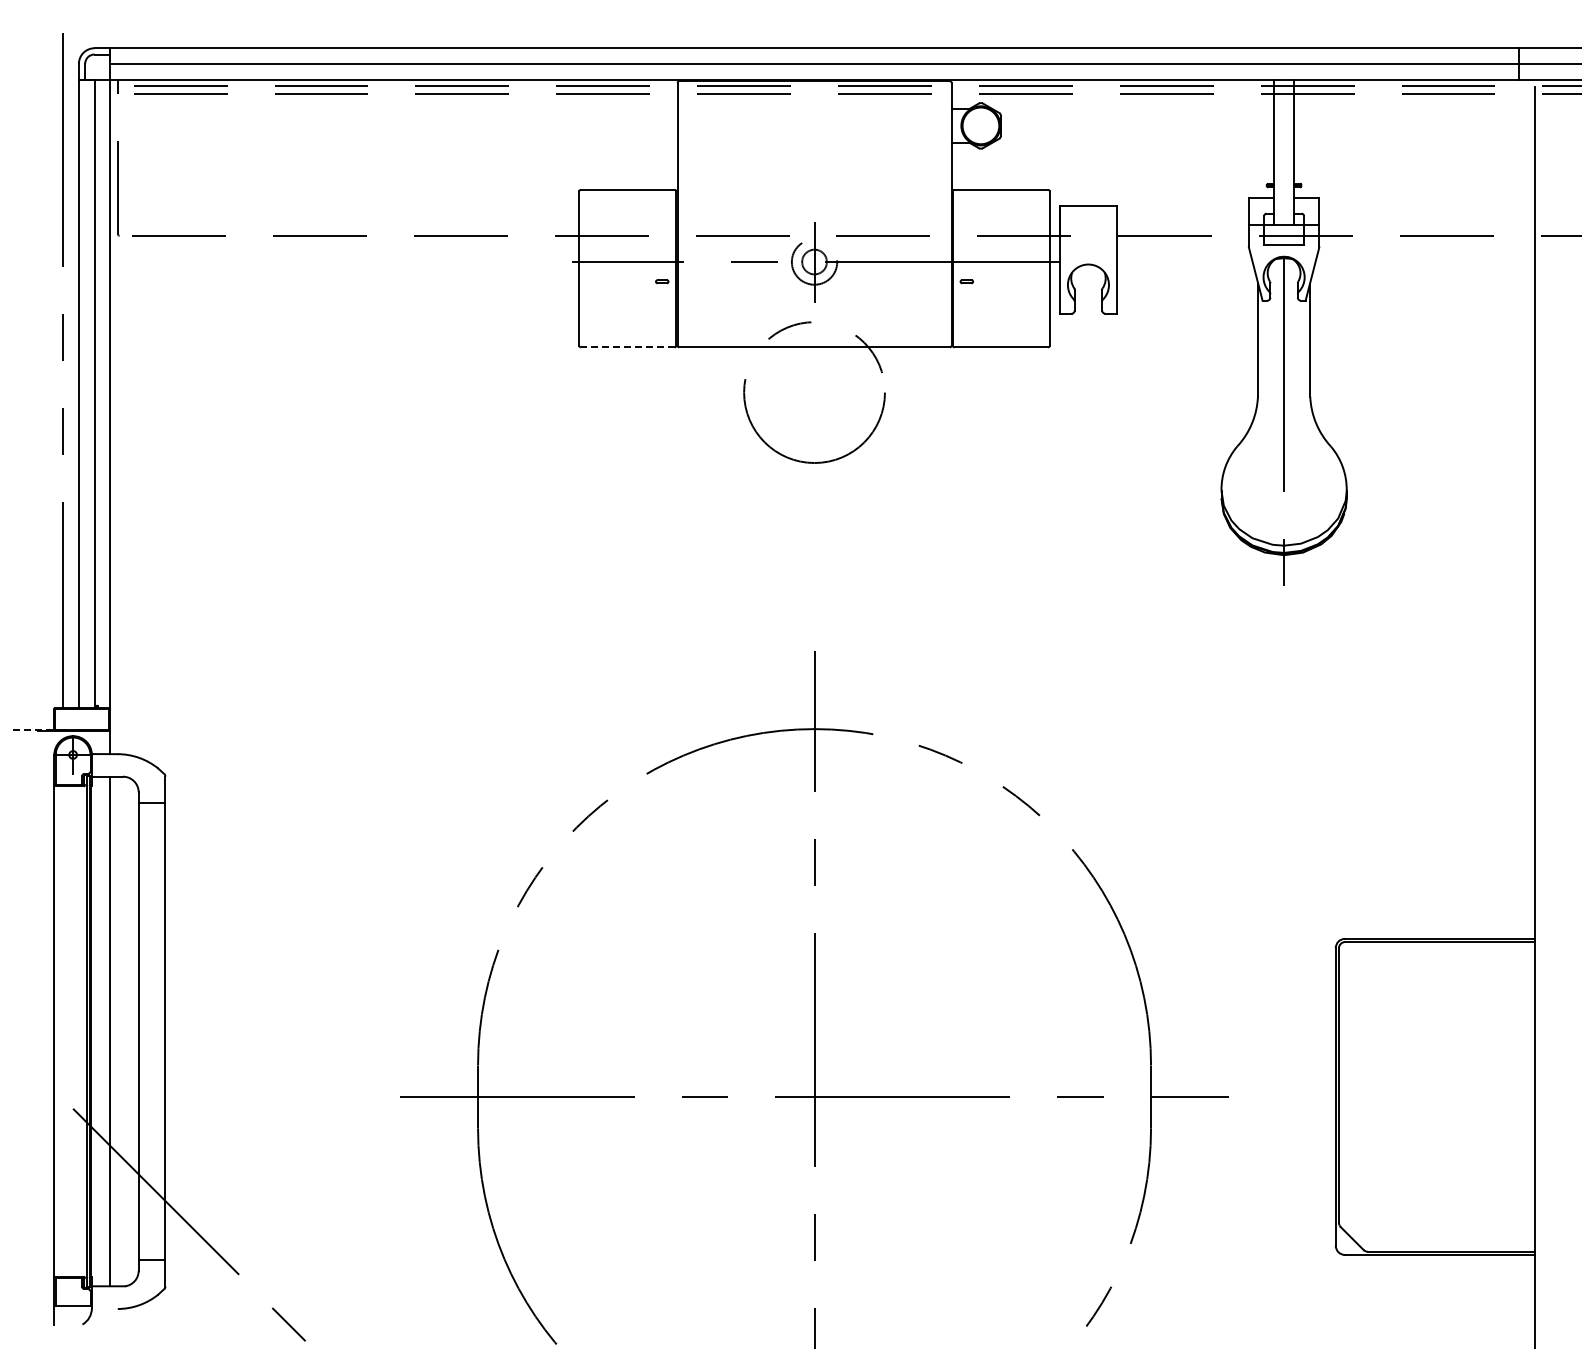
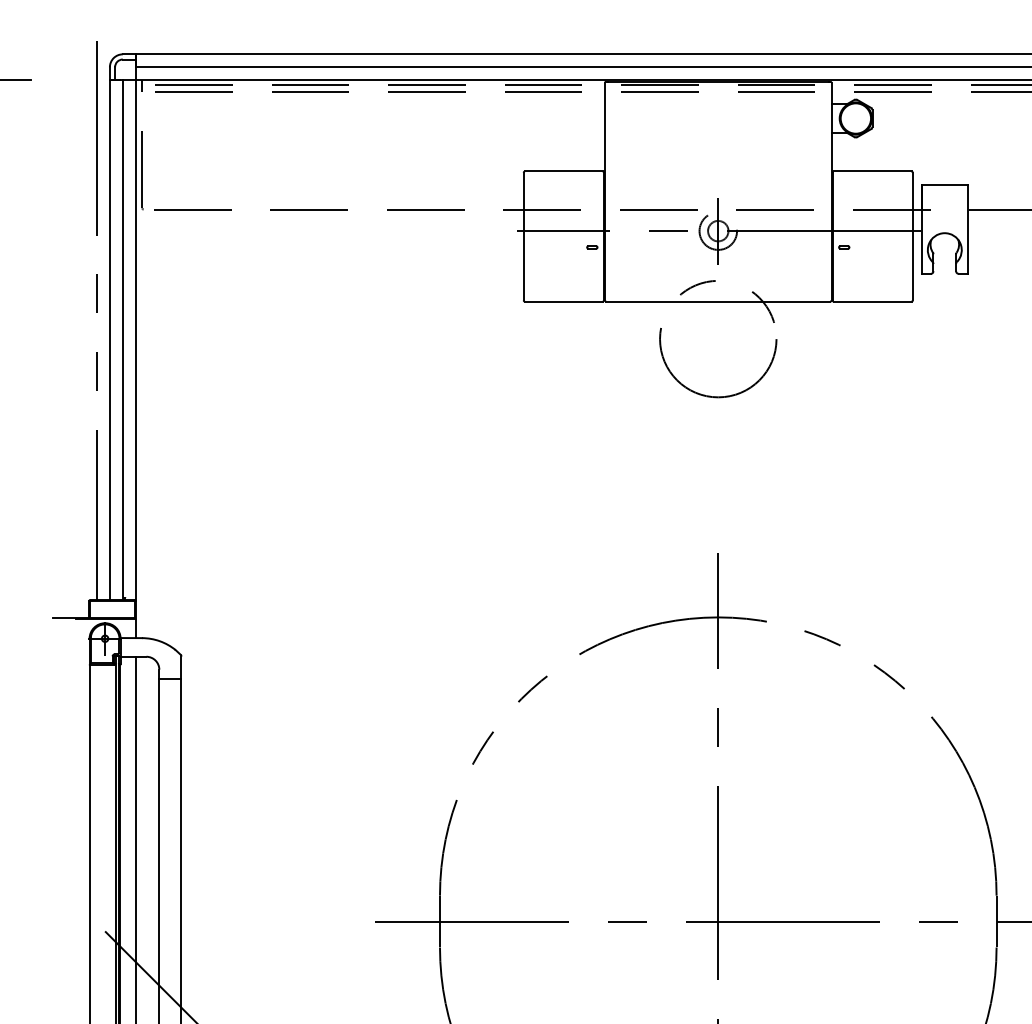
line: (627, 347) -> (563, 301), dashed -> solid
line: (31, 729) -> (70, 617), dashed -> solid

